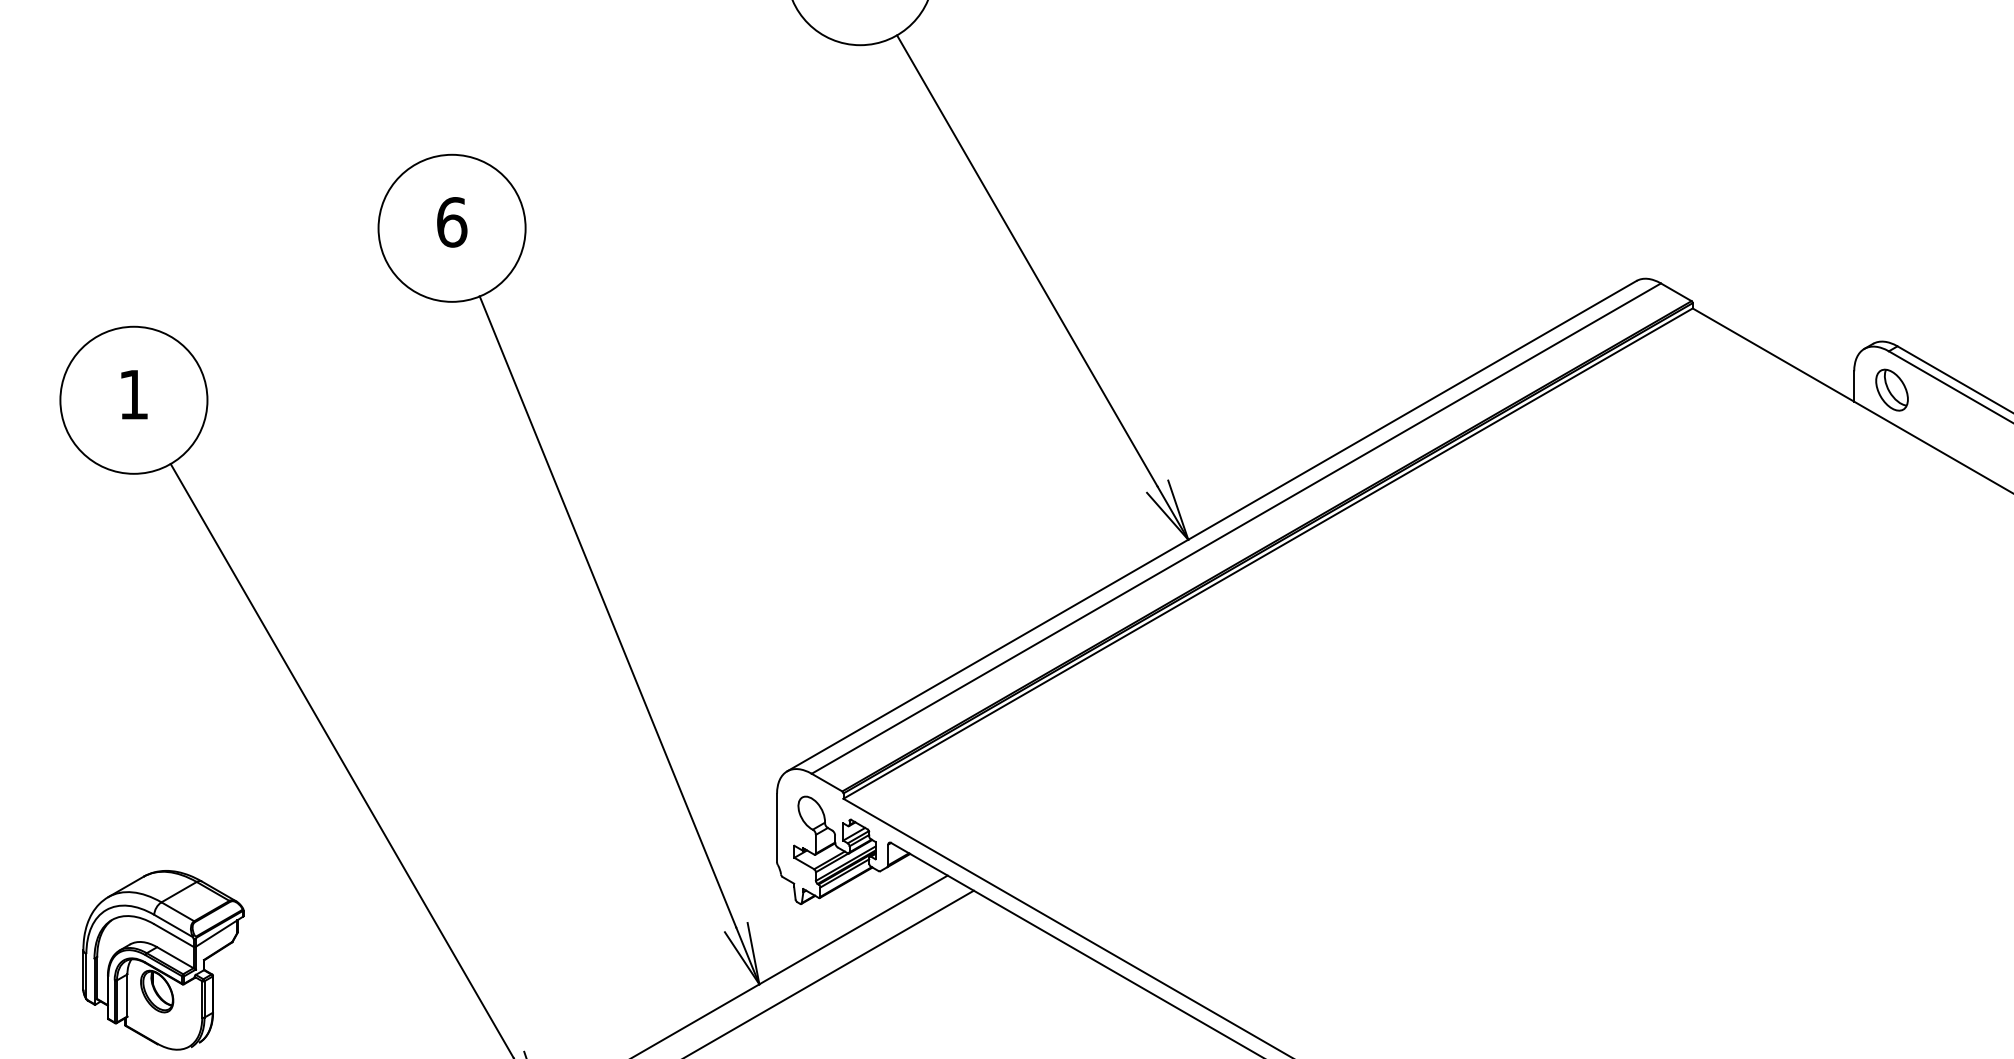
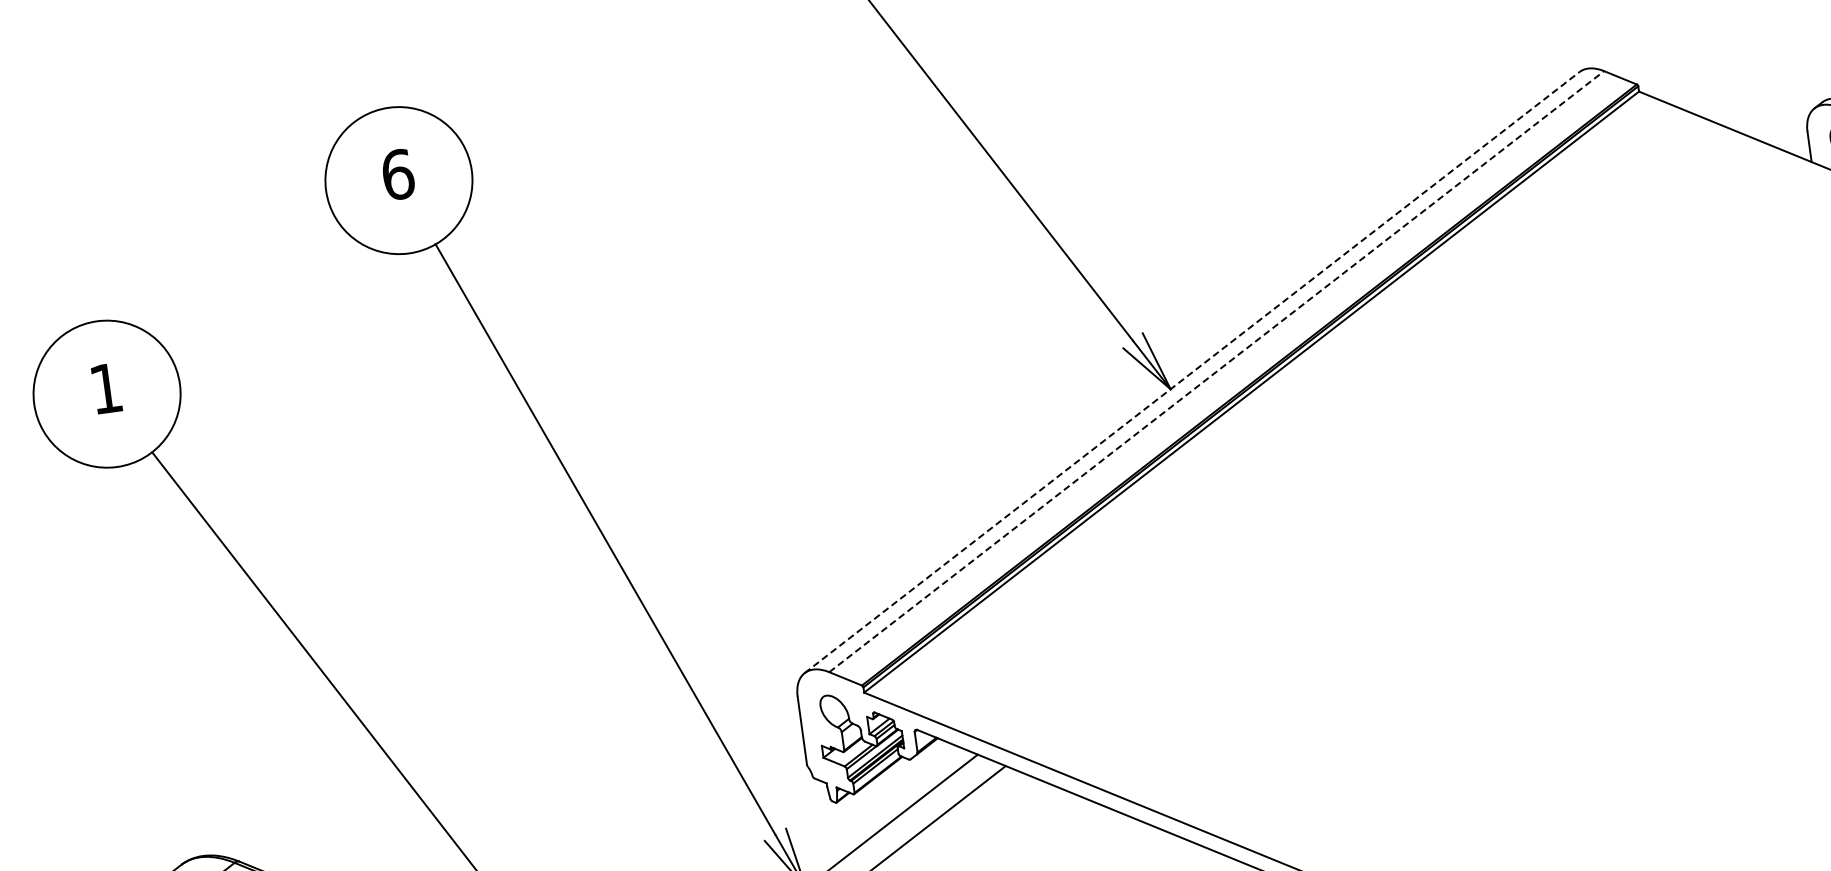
line: (1212, 525) -> (1192, 371), solid -> dashed
line: (1236, 528) -> (1216, 371), solid -> dashed

